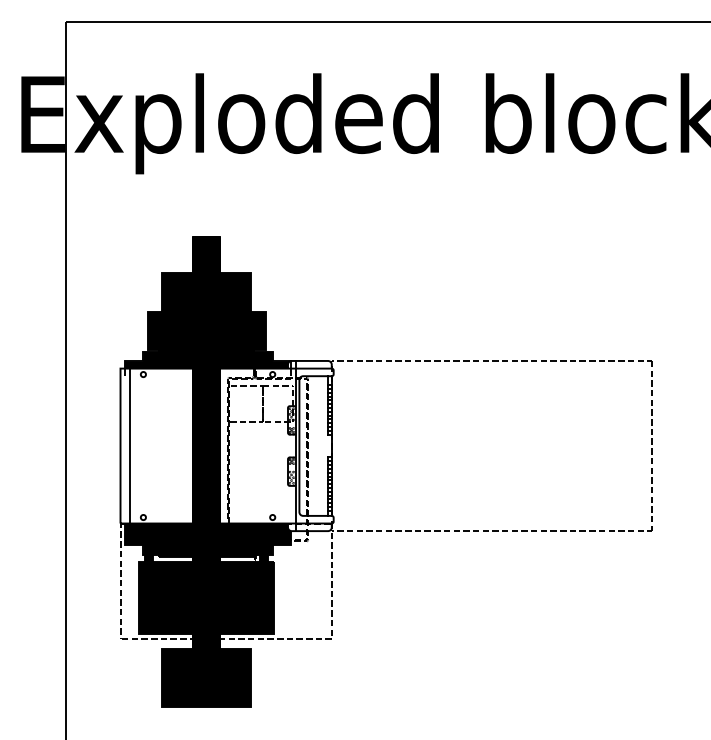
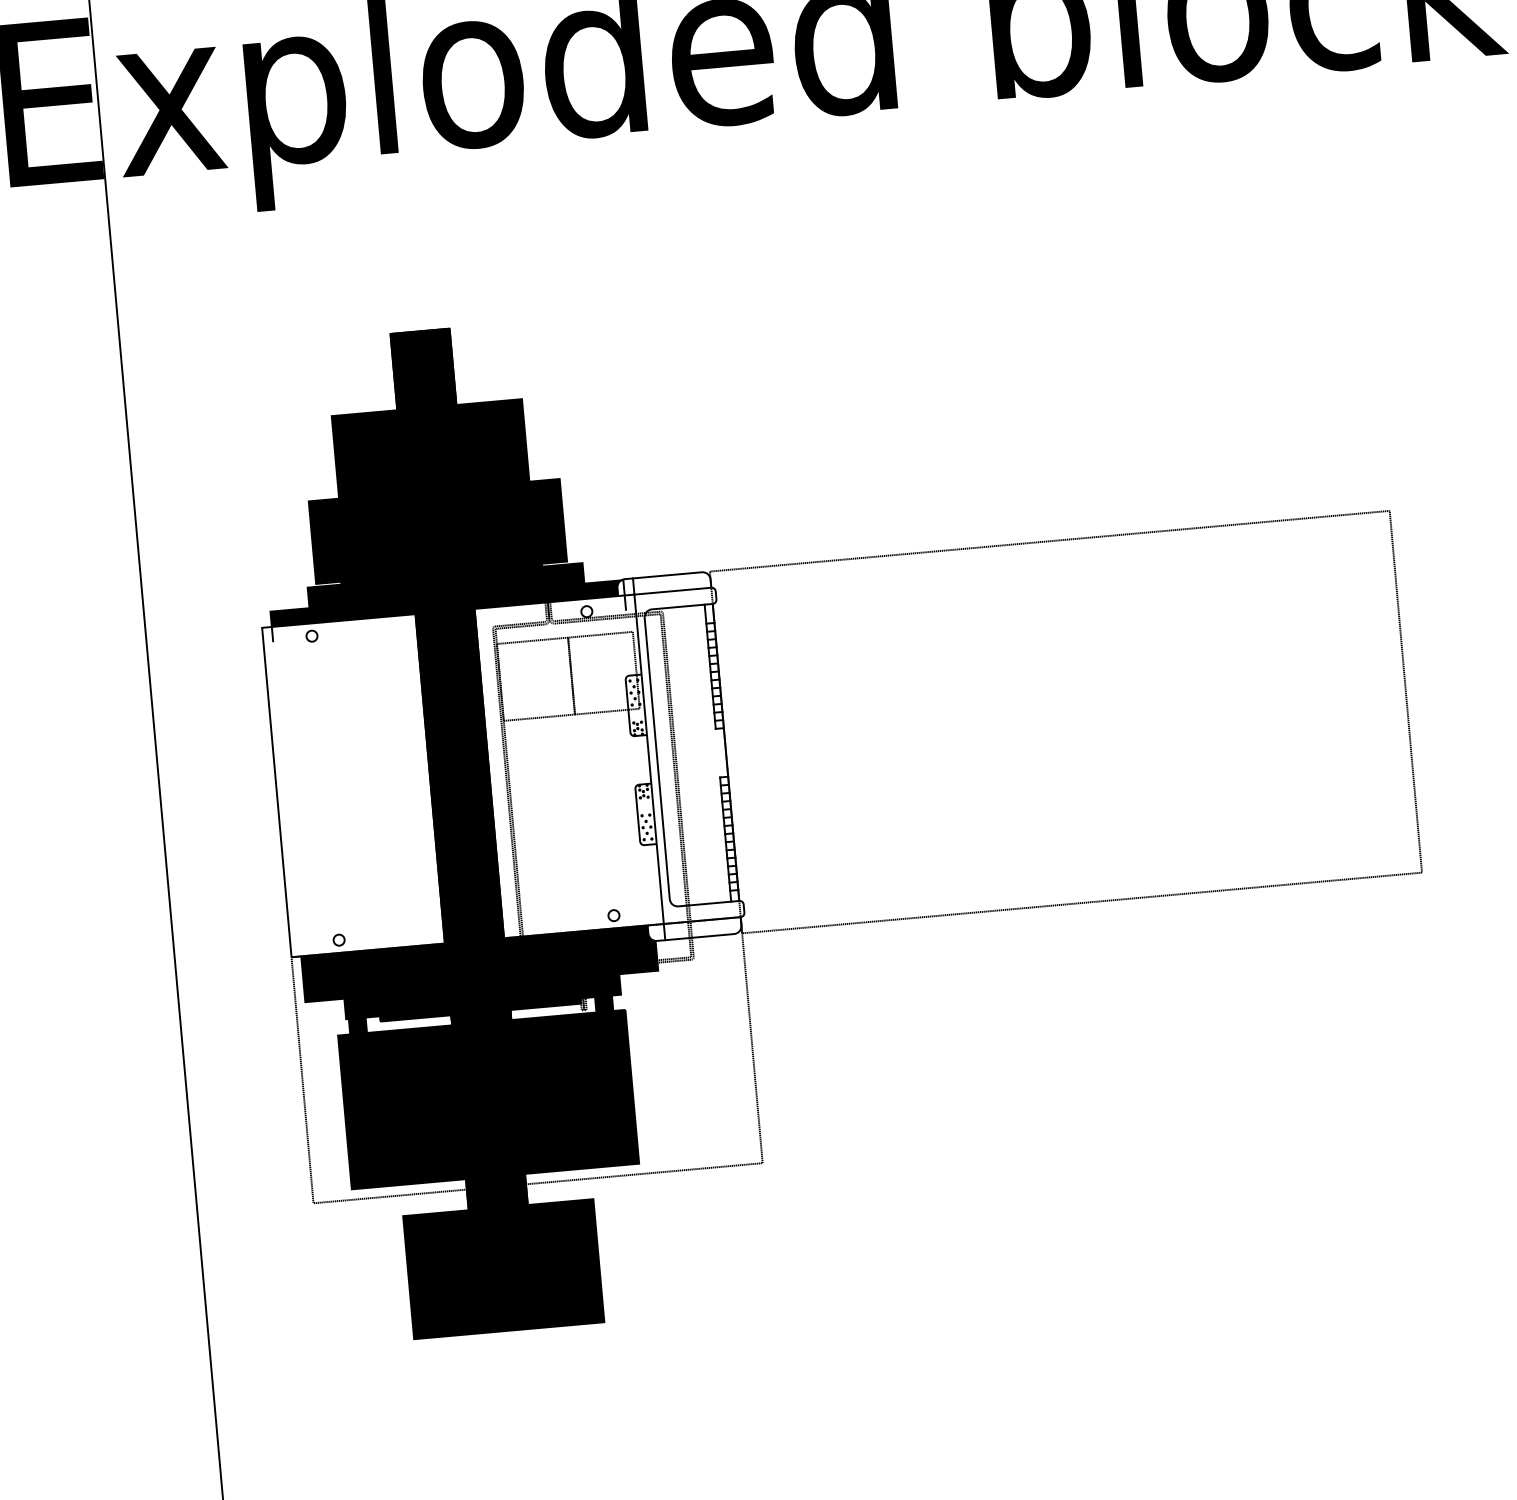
line: (130, 445) -> (297, 789), removed

